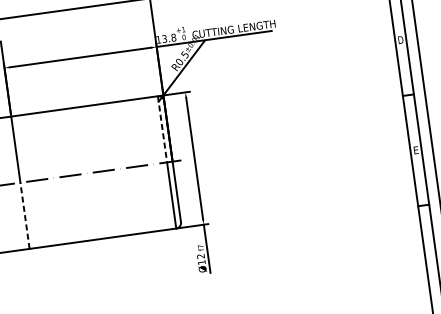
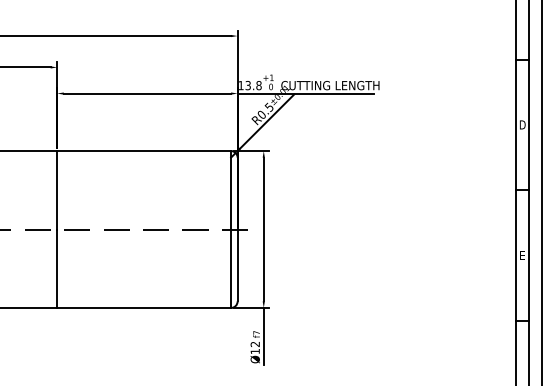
line: (162, 129) -> (231, 190), dashed -> solid
line: (25, 215) -> (57, 268), dashed -> solid

